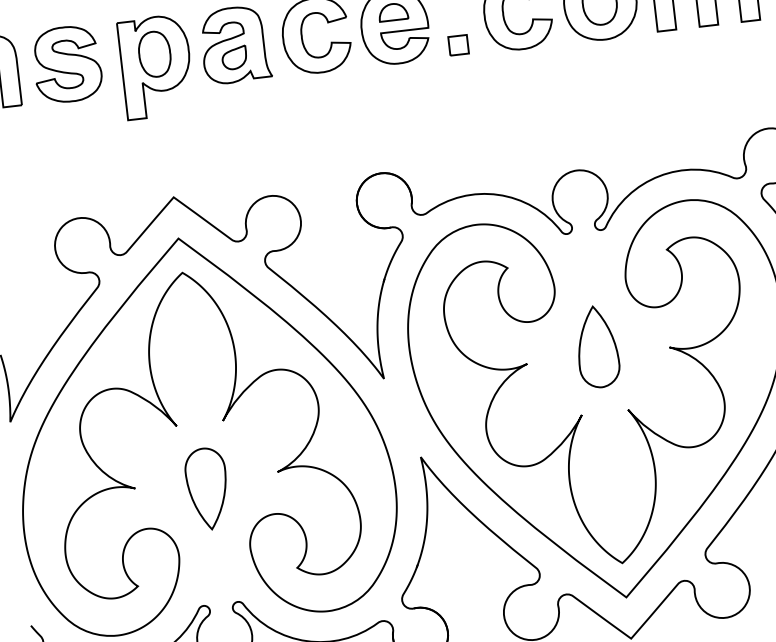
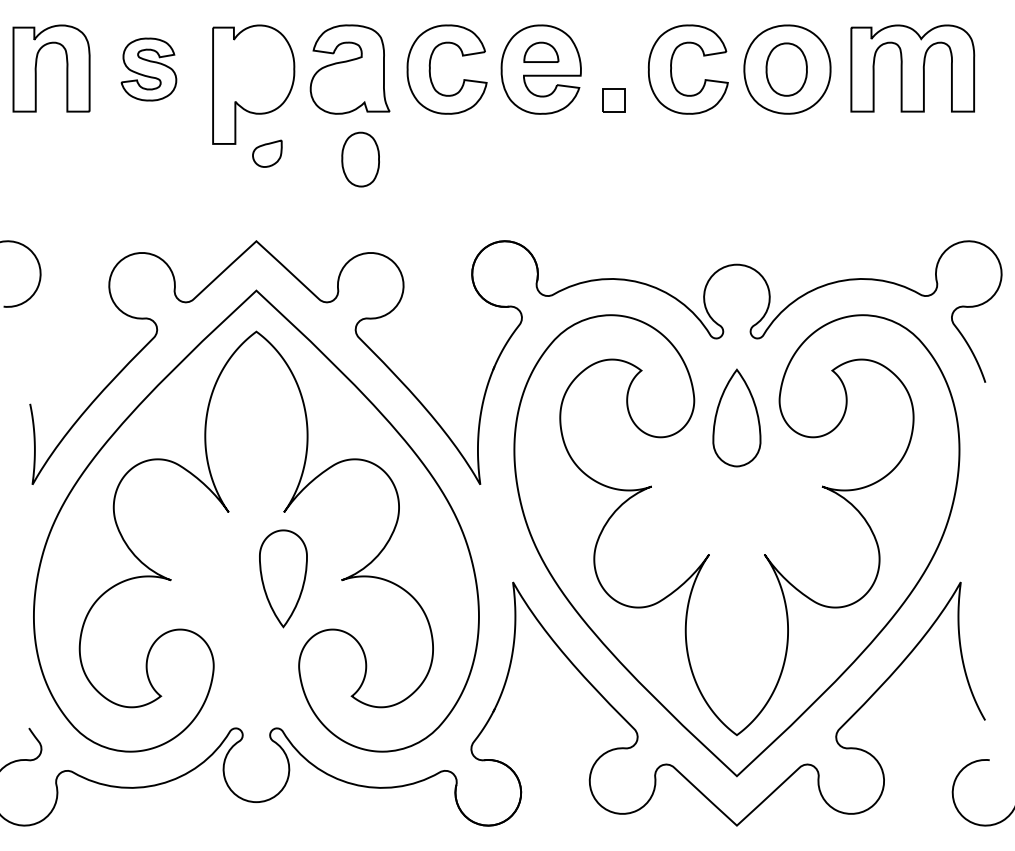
part: (154, 54) -> (360, 159), moved
part: (234, 57) -> (267, 153), moved
part: (67, 64) -> (148, 69), size x0.7
part: (597, 346) -> (736, 417), moved
part: (207, 488) -> (283, 578), moved

